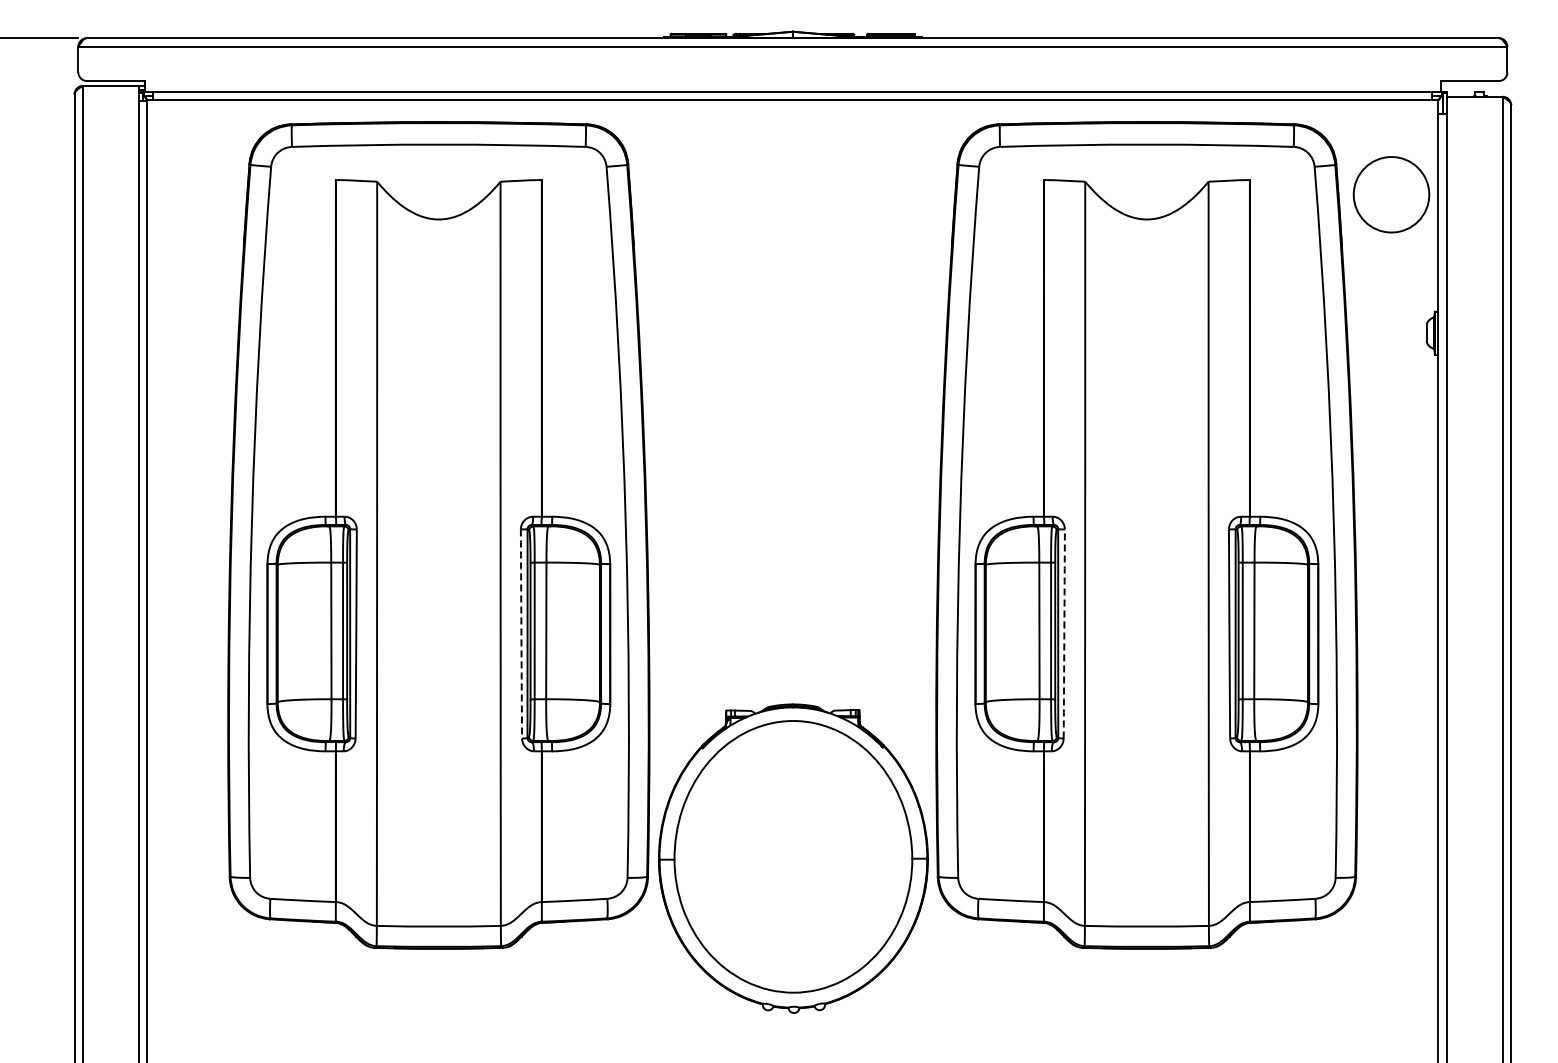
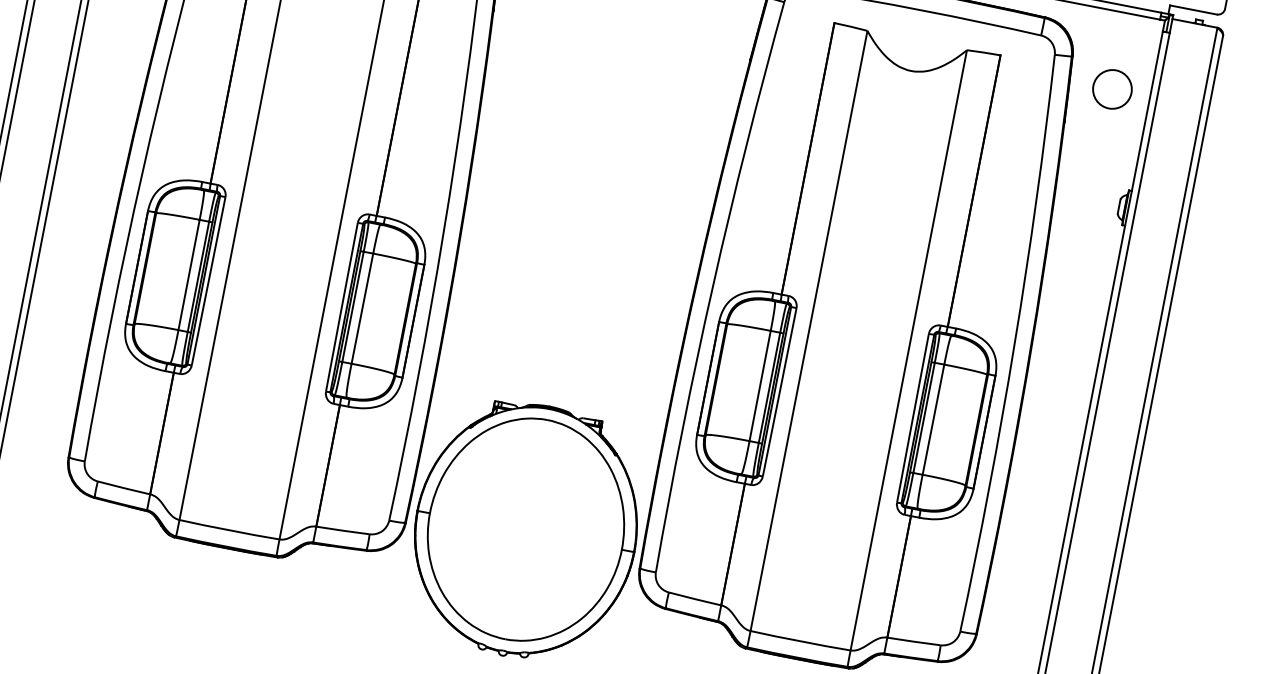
circle: (1391, 194) -> (1112, 89), size x0.62
arc: (521, 633) -> (342, 306), dashed -> solid
arc: (1064, 633) -> (779, 391), dashed -> solid

